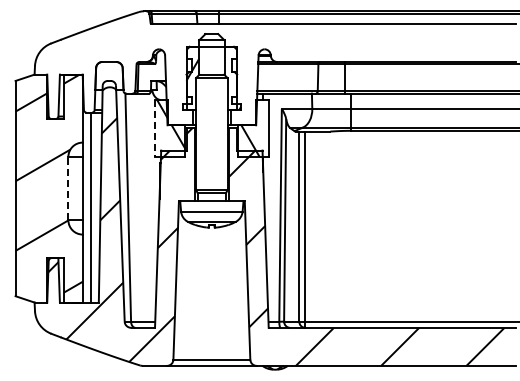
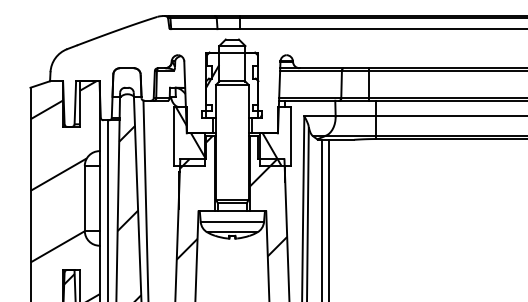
line: (154, 128) -> (173, 136), dashed -> solid
line: (68, 188) -> (84, 198), dashed -> solid

